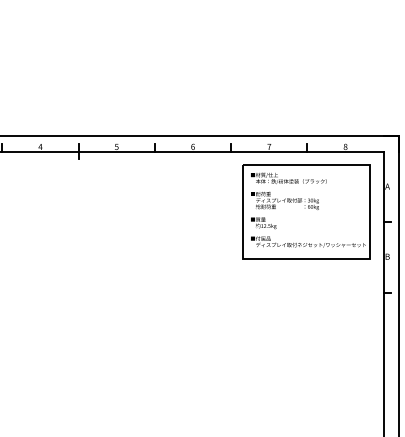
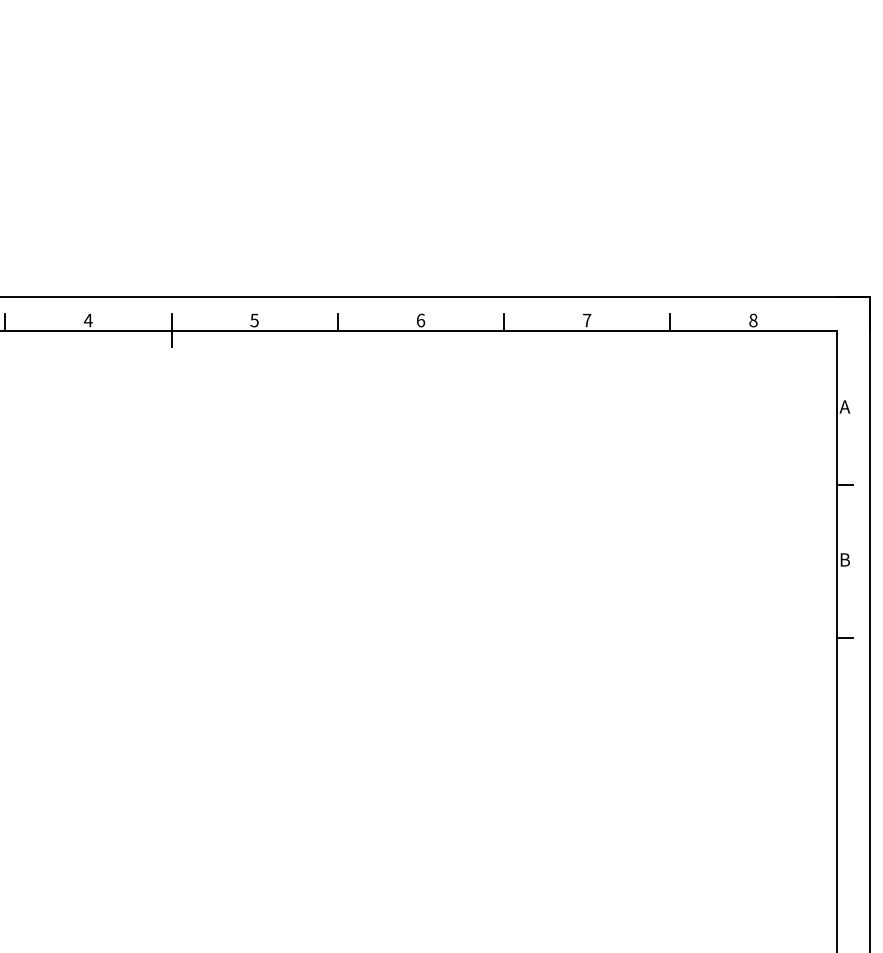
part: (306, 211) -> (668, 461), removed

